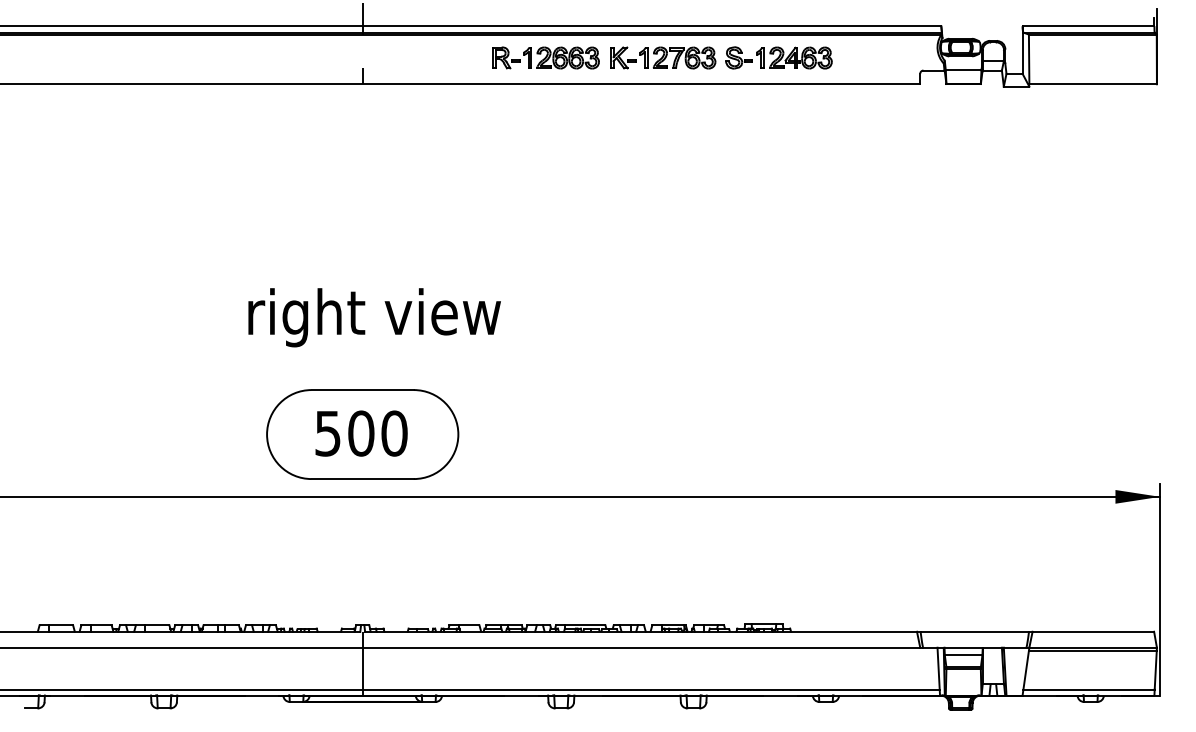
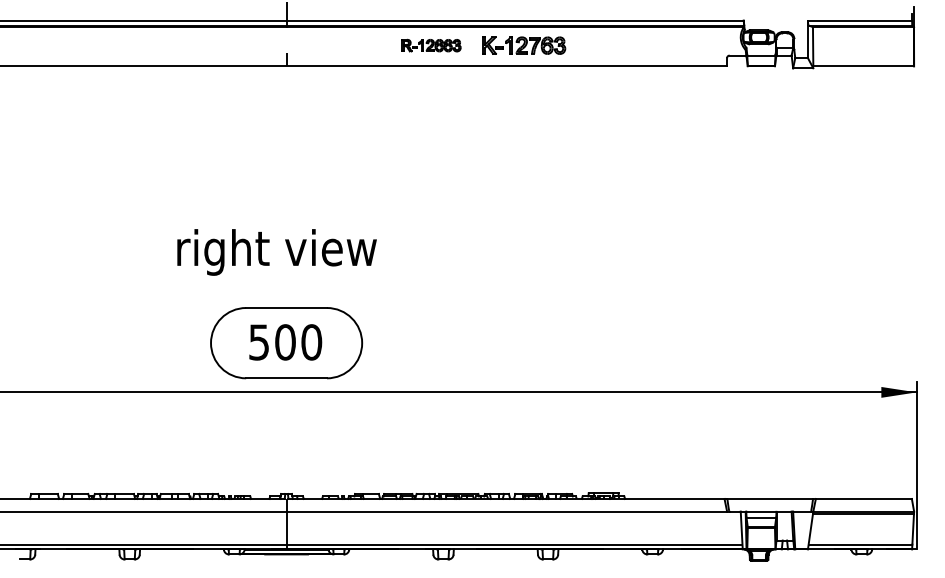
part: (545, 57) -> (431, 45), size x0.7
part: (778, 57) -> (615, 45), removed
text: (374, 317) -> (276, 252), moved

